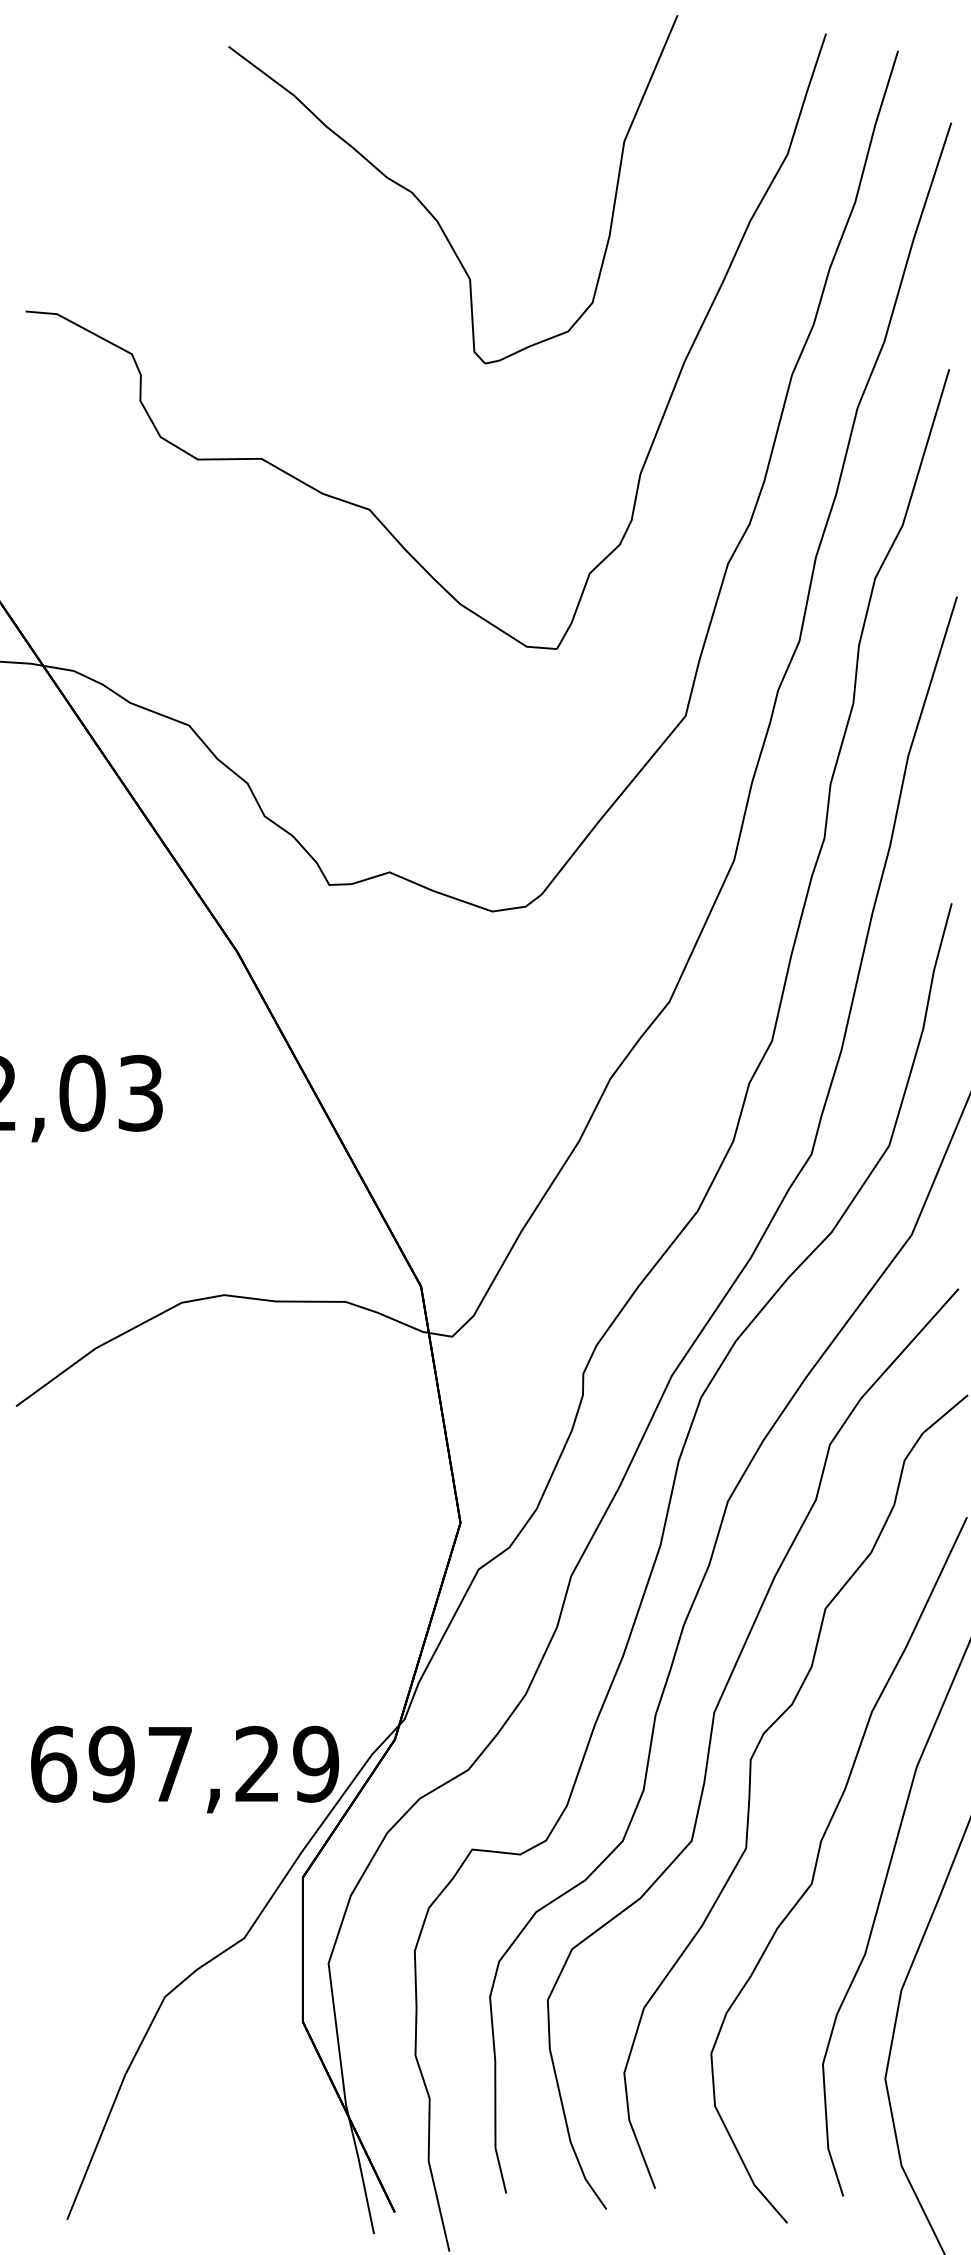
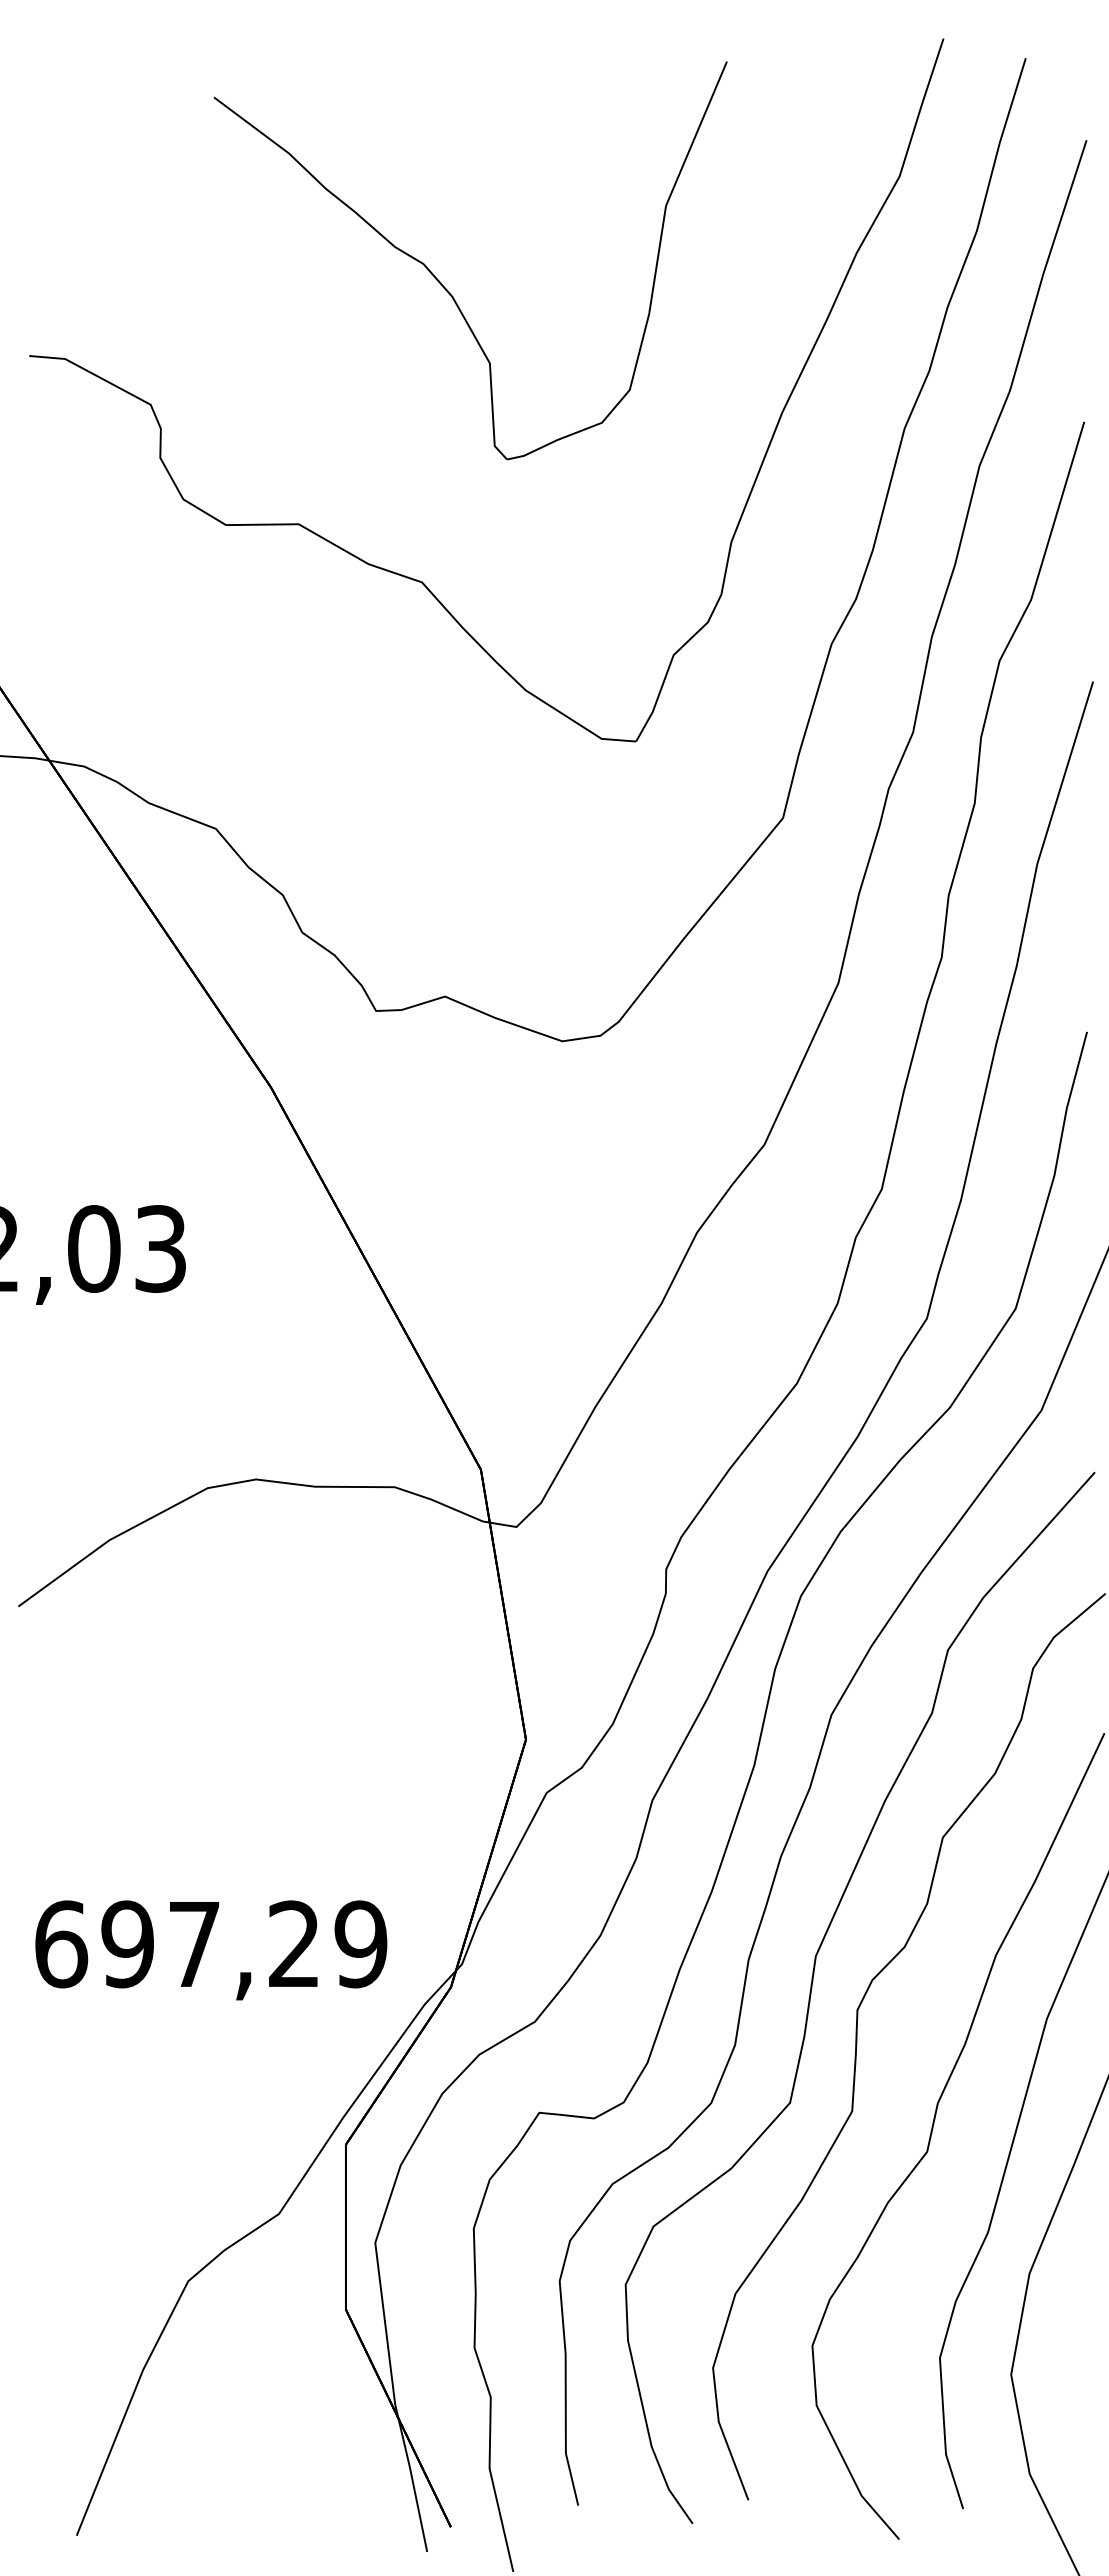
part: (427, 208) -> (441, 282), moved
text: (185, 1769) -> (211, 1950), moved

